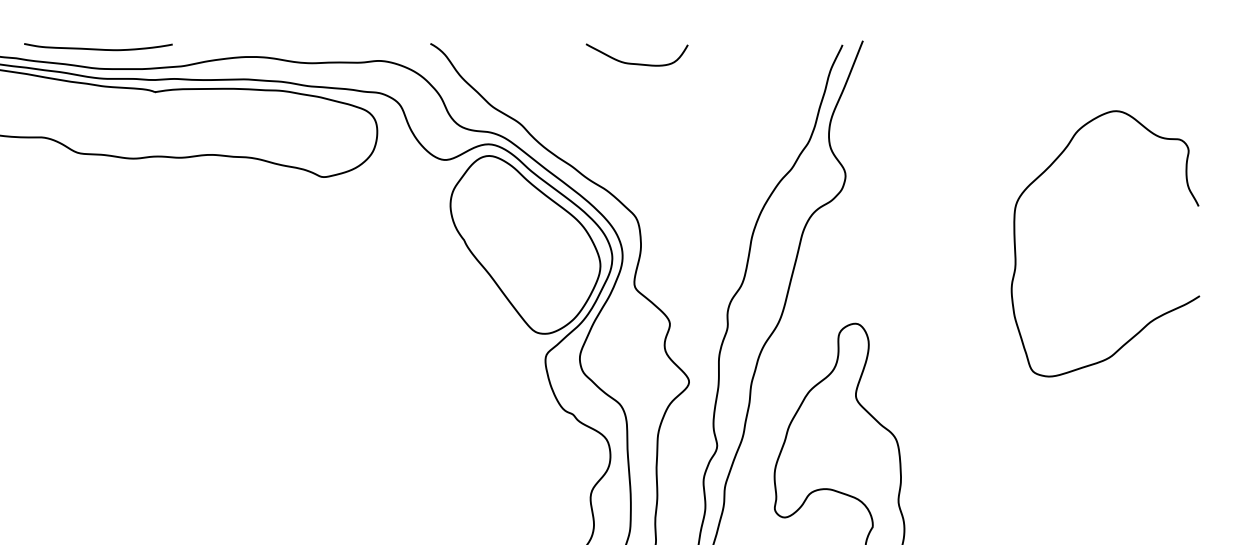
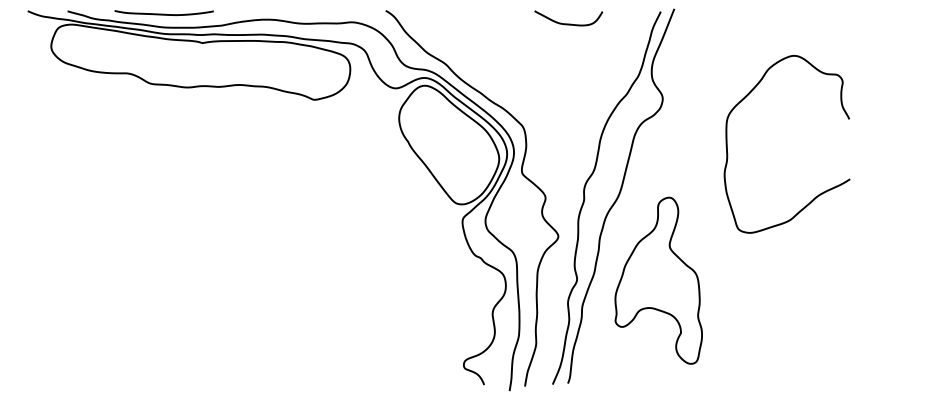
curve: (636, 62) -> (568, 23), moved
curve: (1017, 257) -> (728, 153), moved

